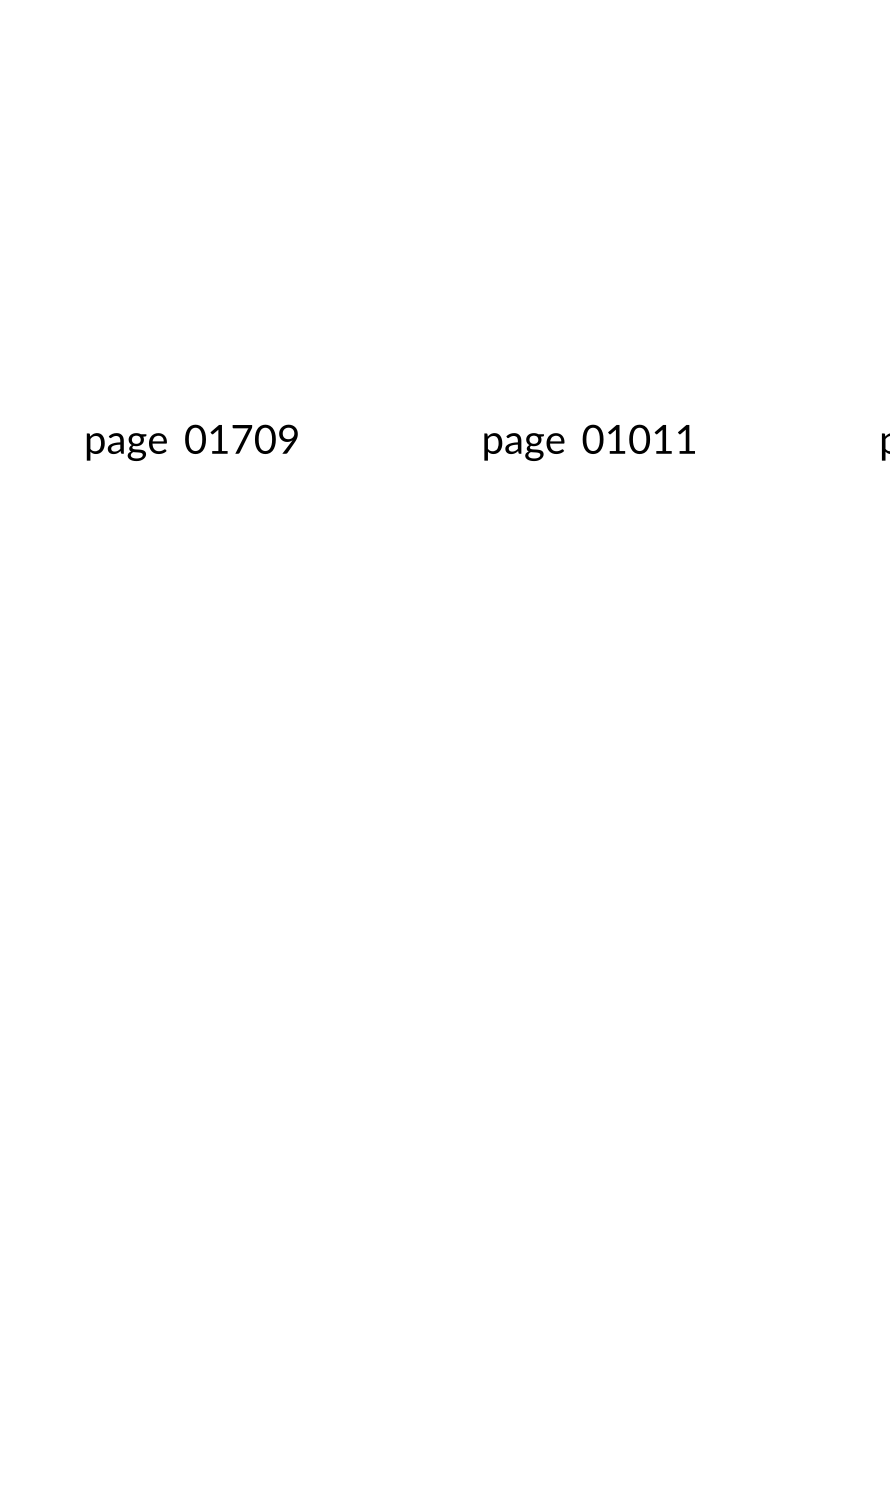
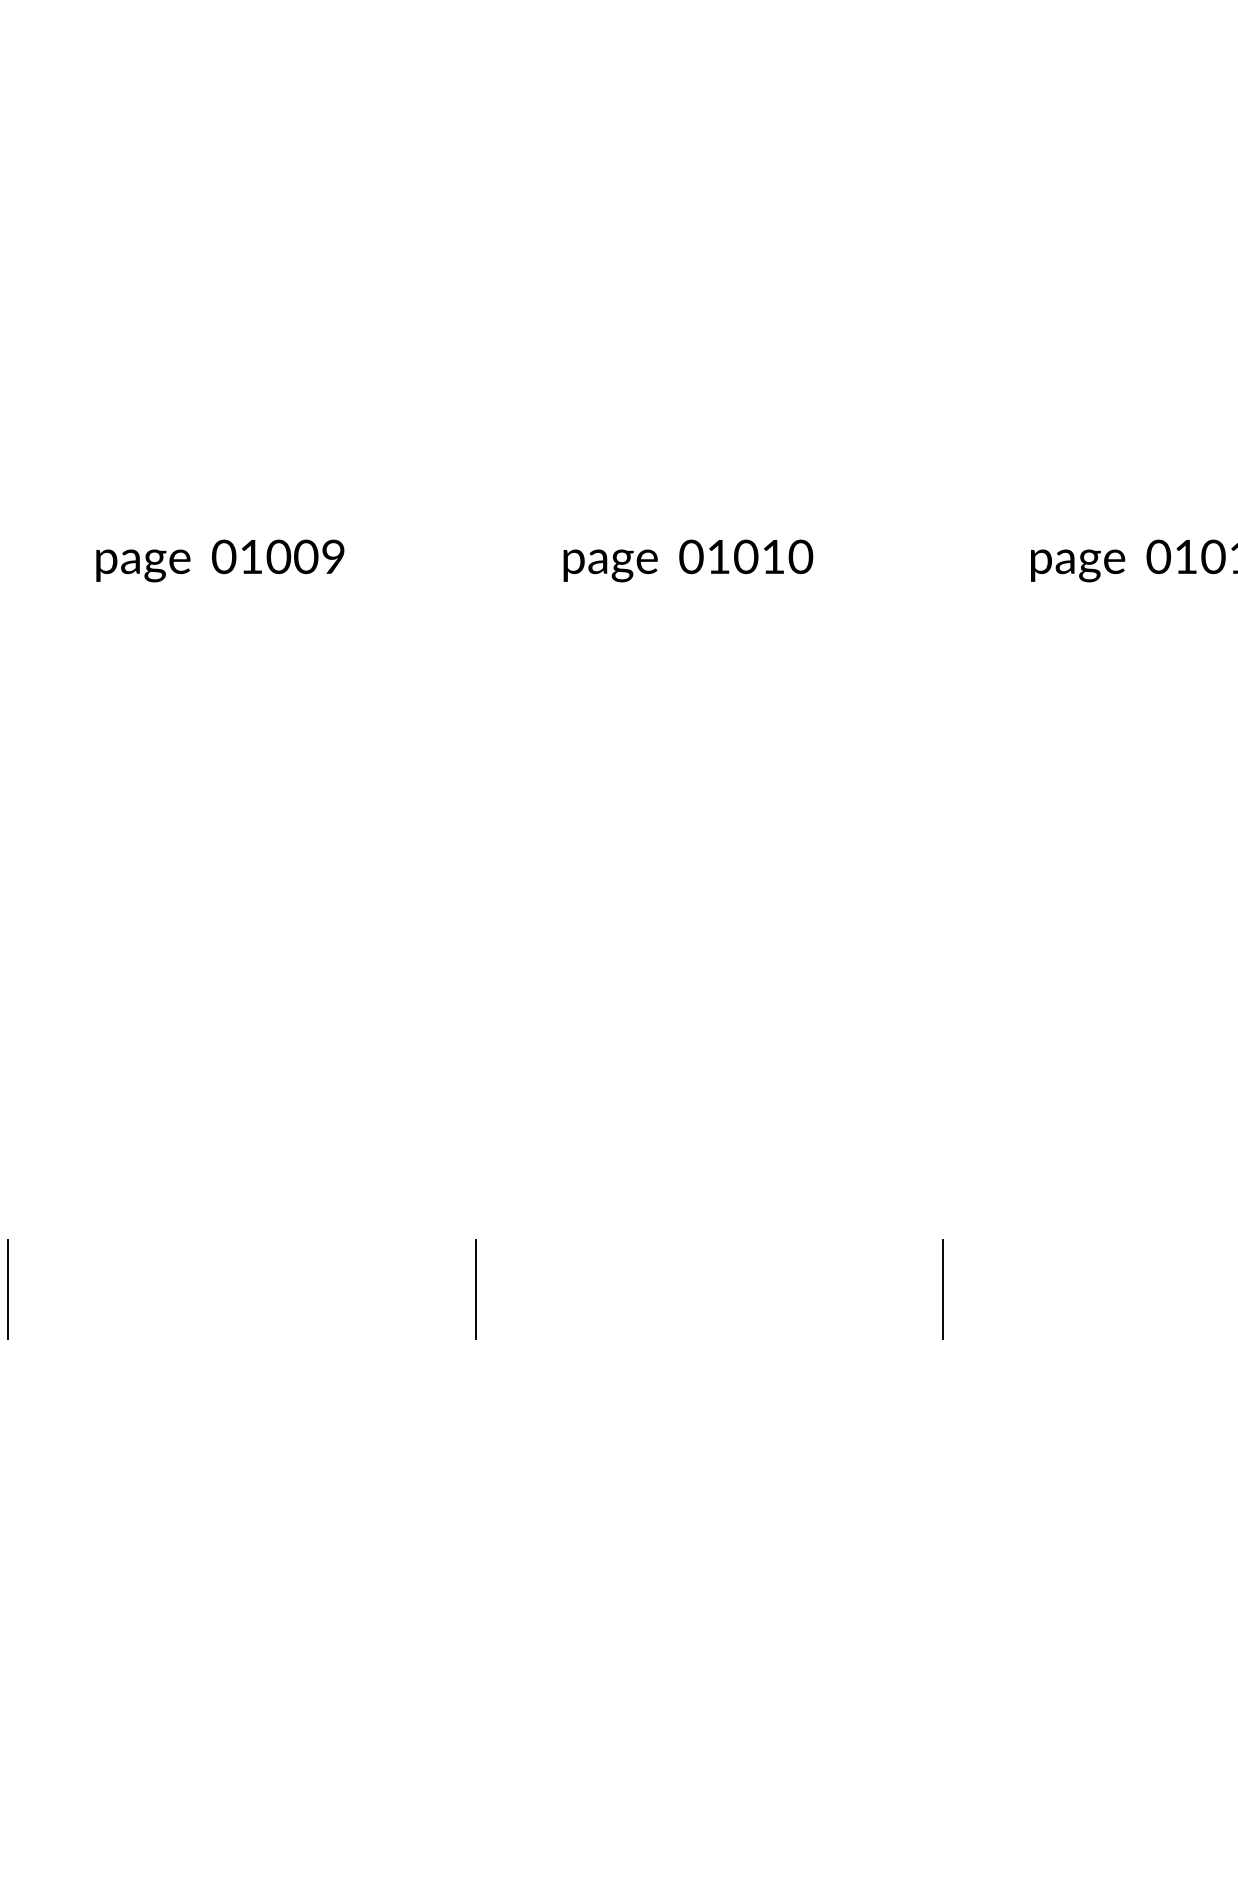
text: (241, 439) -> (278, 556), 01709 -> 01009
text: (685, 439) -> (800, 556), 01011 -> 01010
line: (12, 1062) -> (8, 1289), added
line: (409, 1062) -> (475, 1289), added
line: (806, 1062) -> (942, 1289), added

